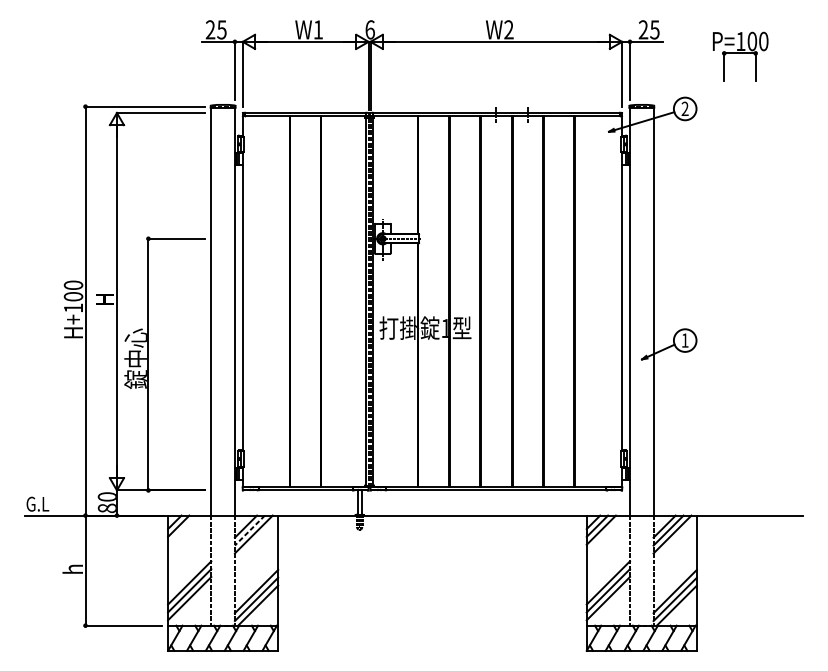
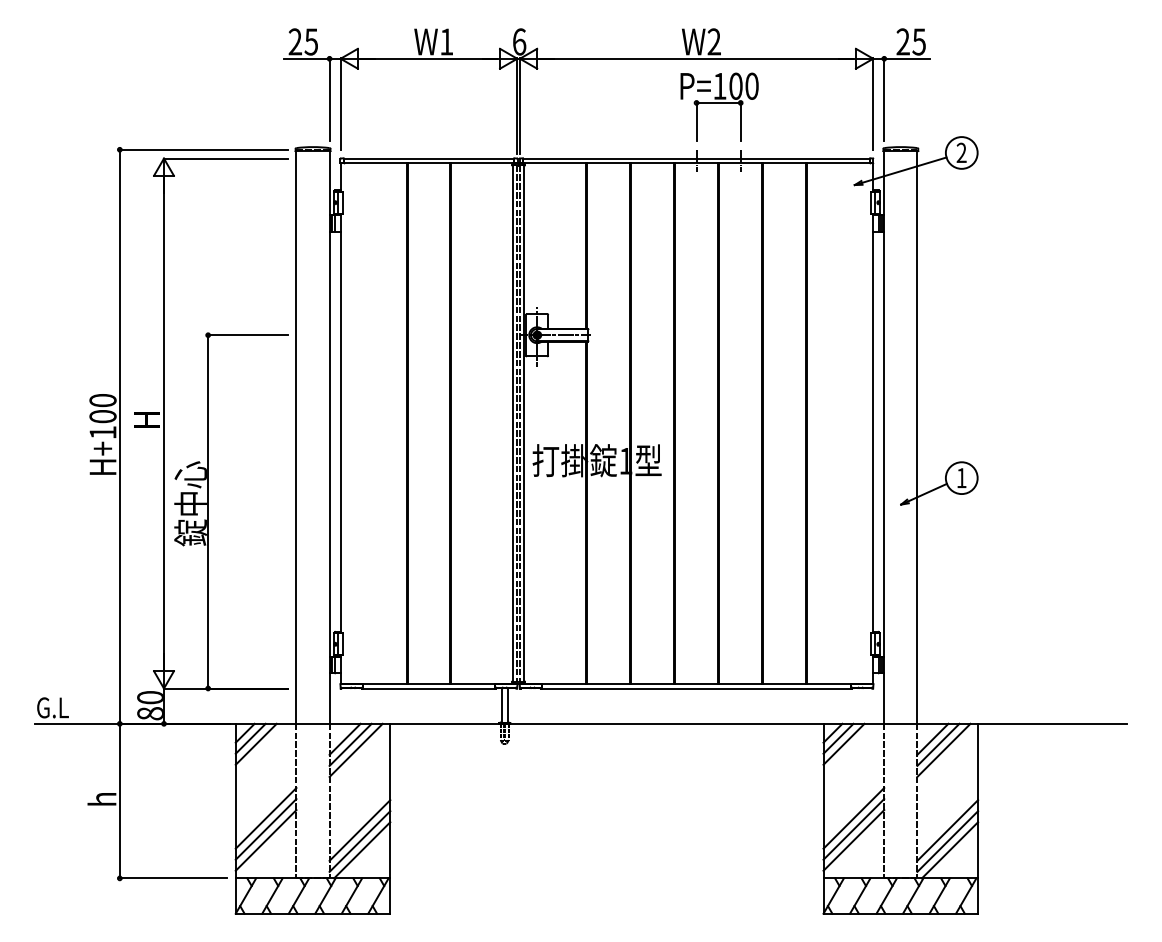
part: (740, 55) -> (719, 106), moved
line: (182, 529) -> (255, 743), added
line: (249, 530) -> (350, 744), dashed -> solid

